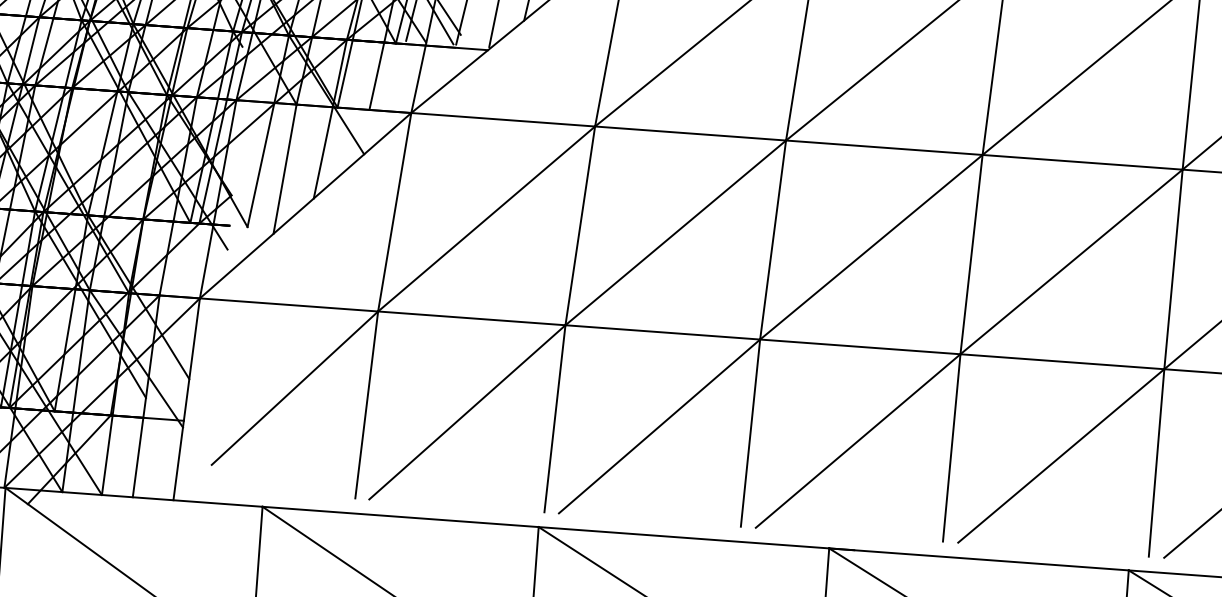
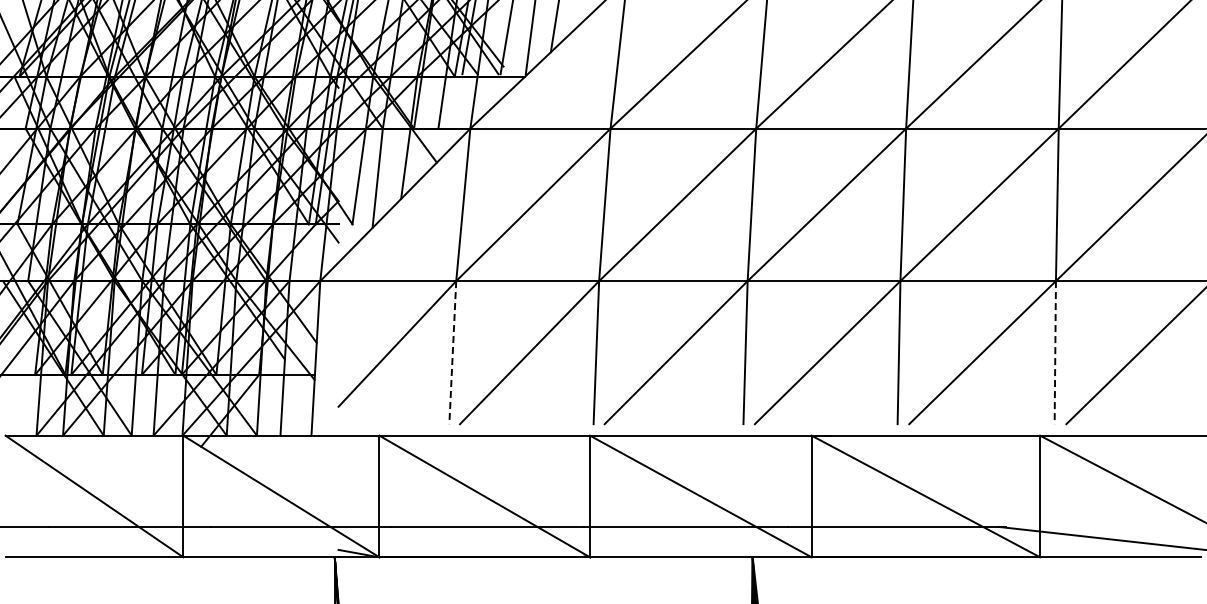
line: (366, 404) -> (452, 352), solid -> dashed
line: (1156, 462) -> (1055, 352), solid -> dashed

